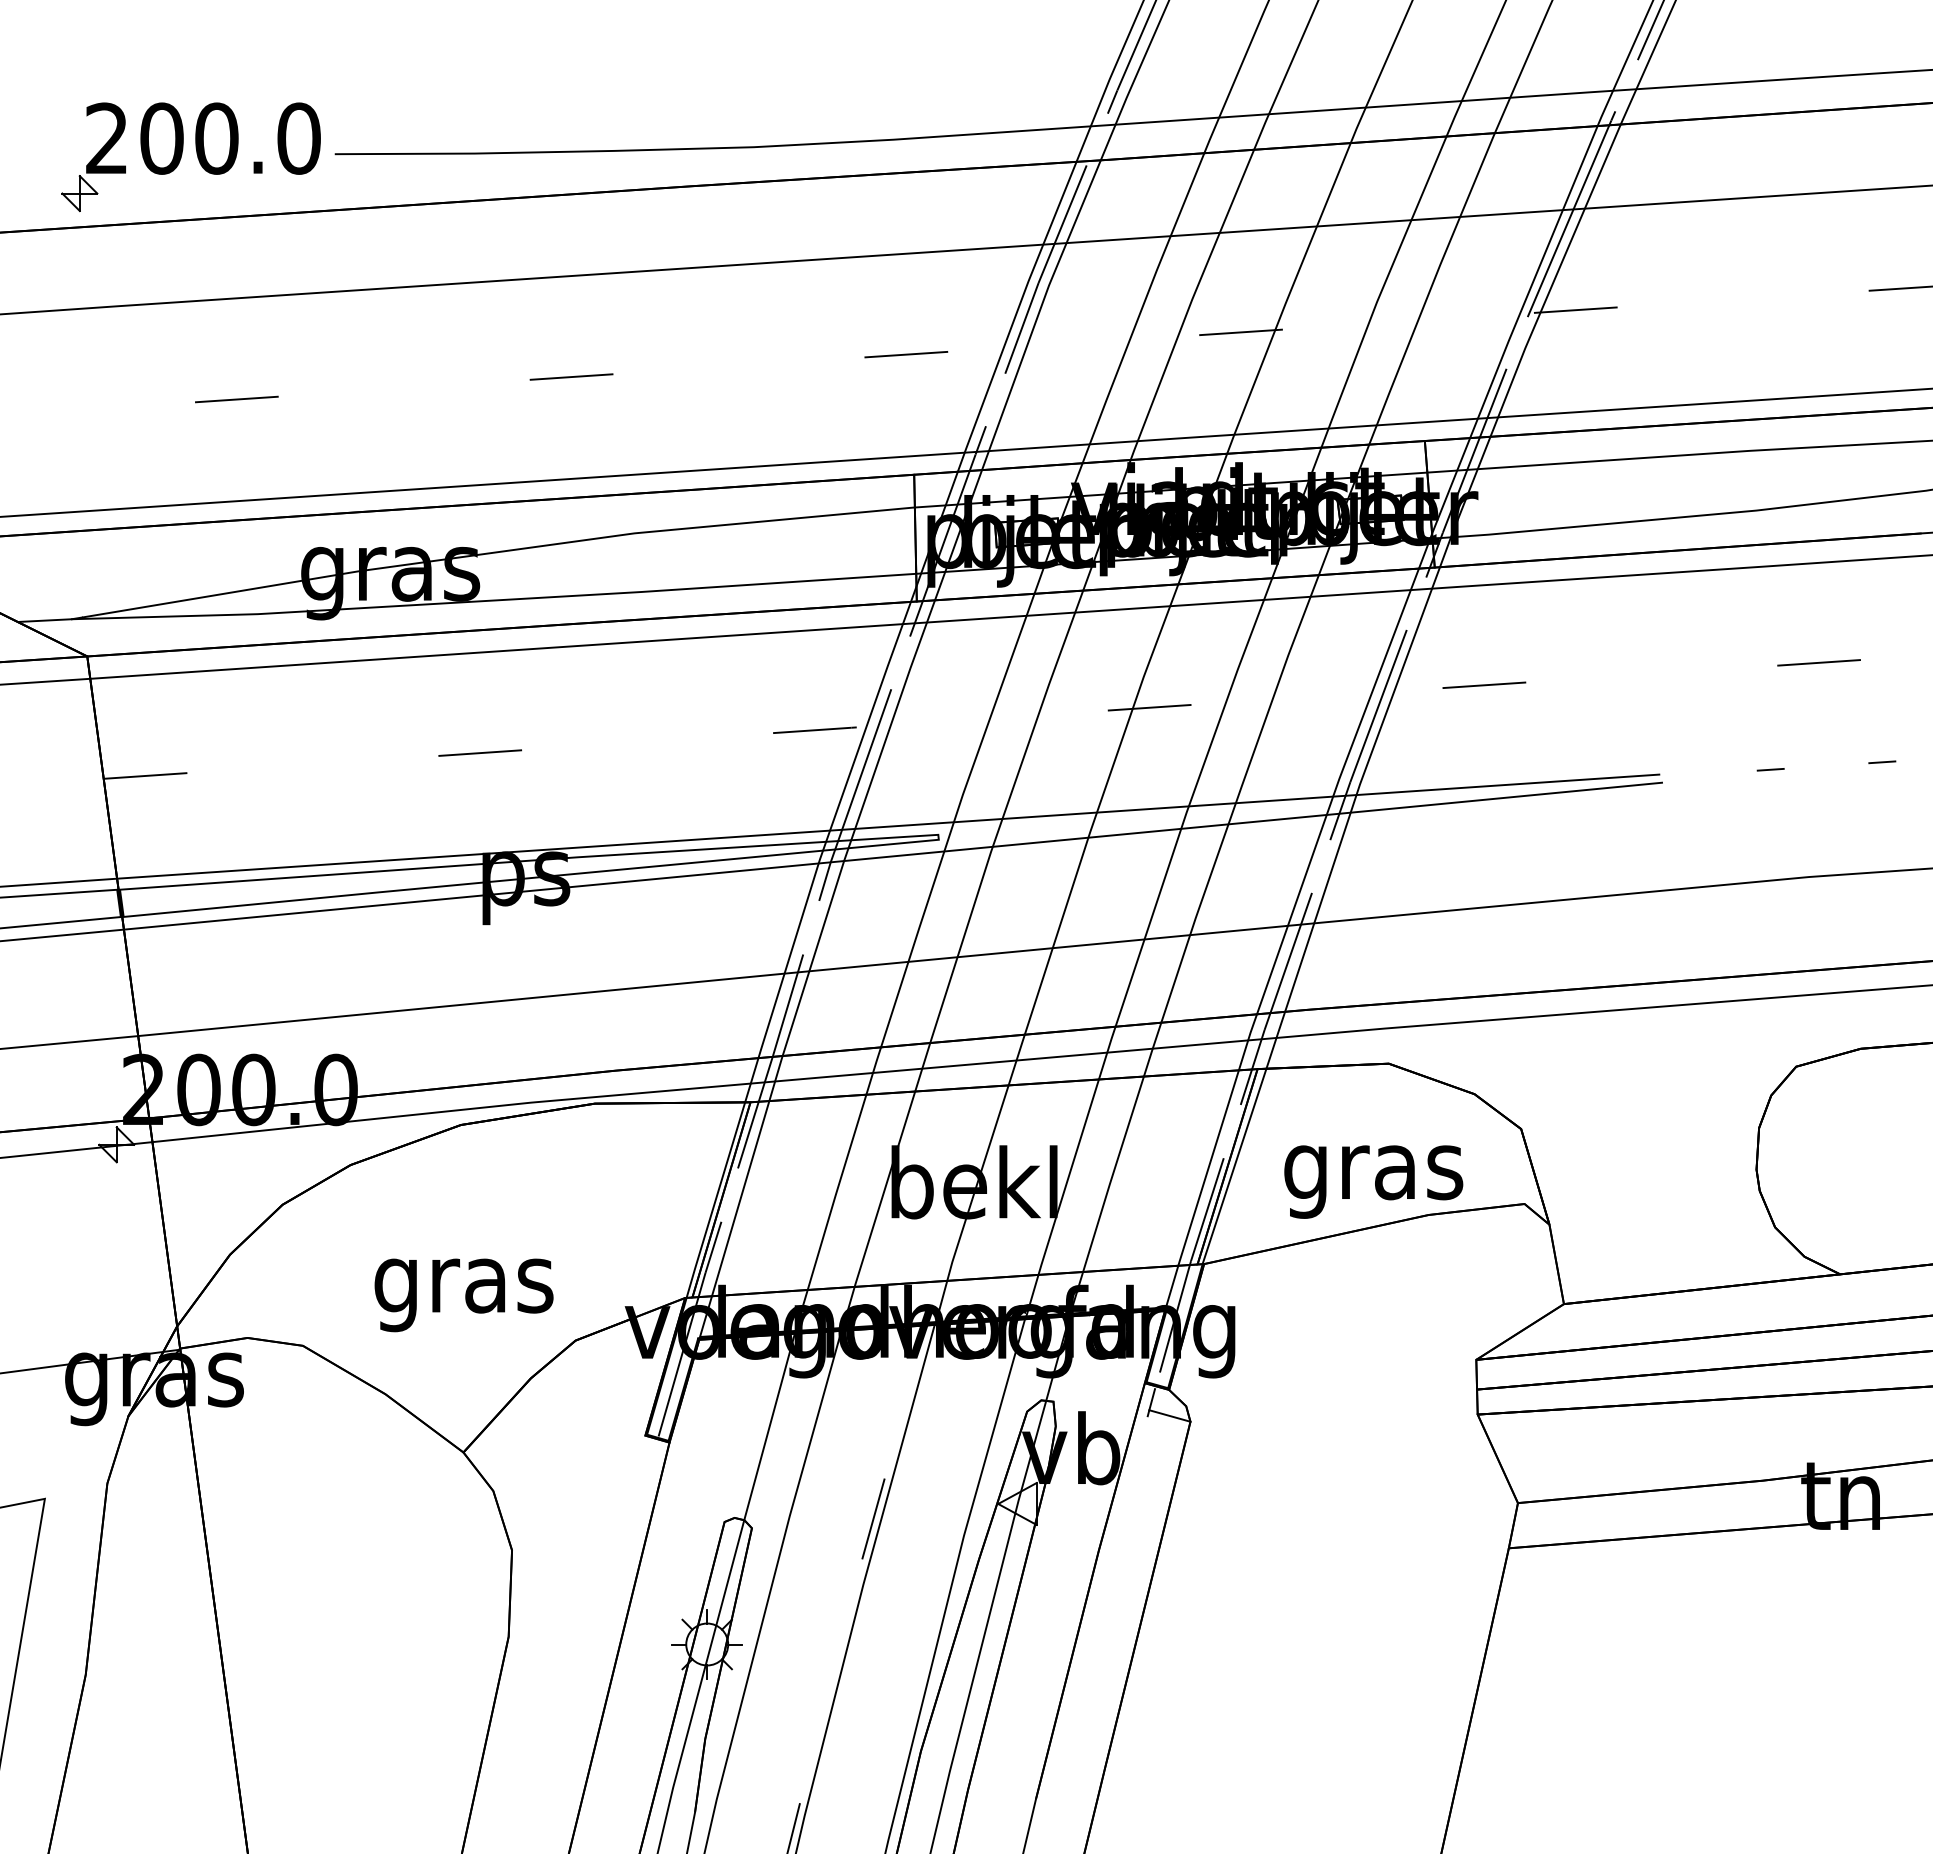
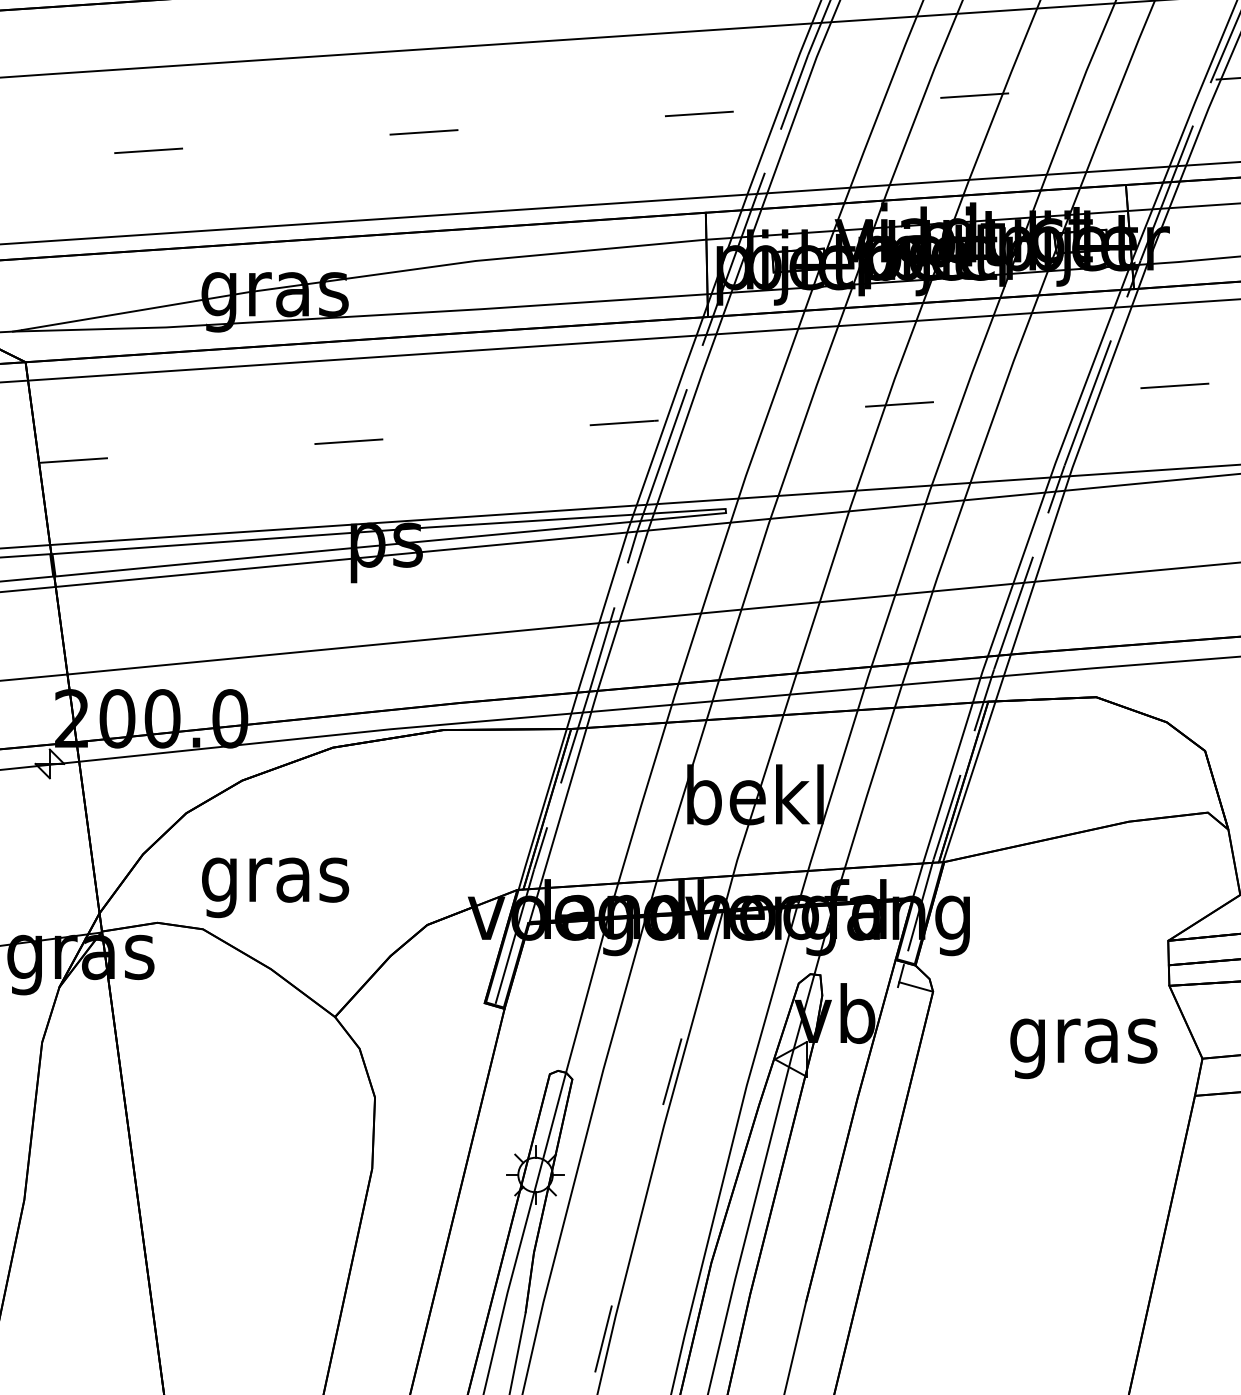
text: (1373, 1181) -> (1083, 1048), moved
text: (463, 1295) -> (275, 887), moved

